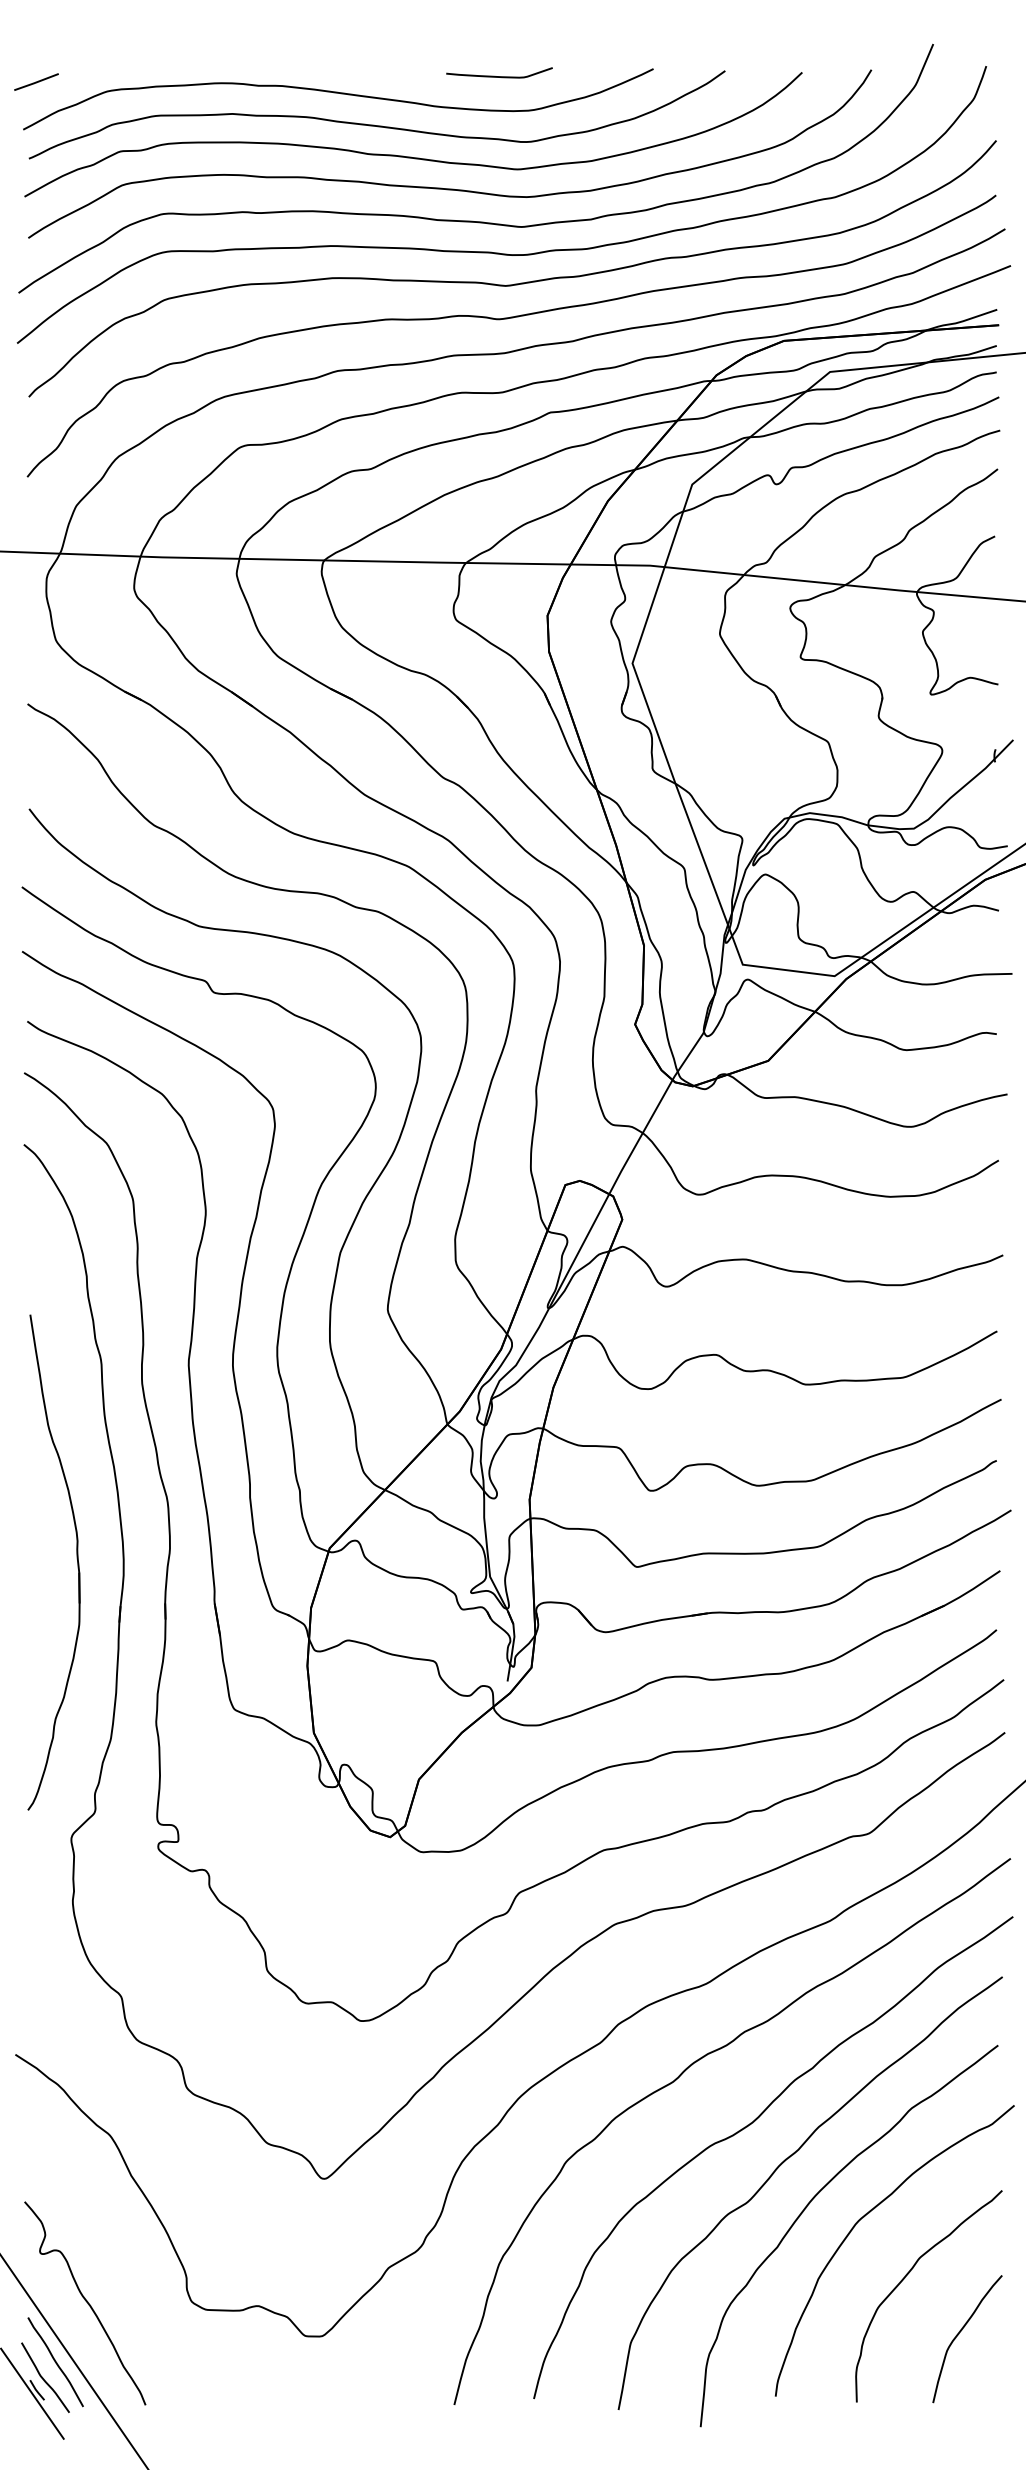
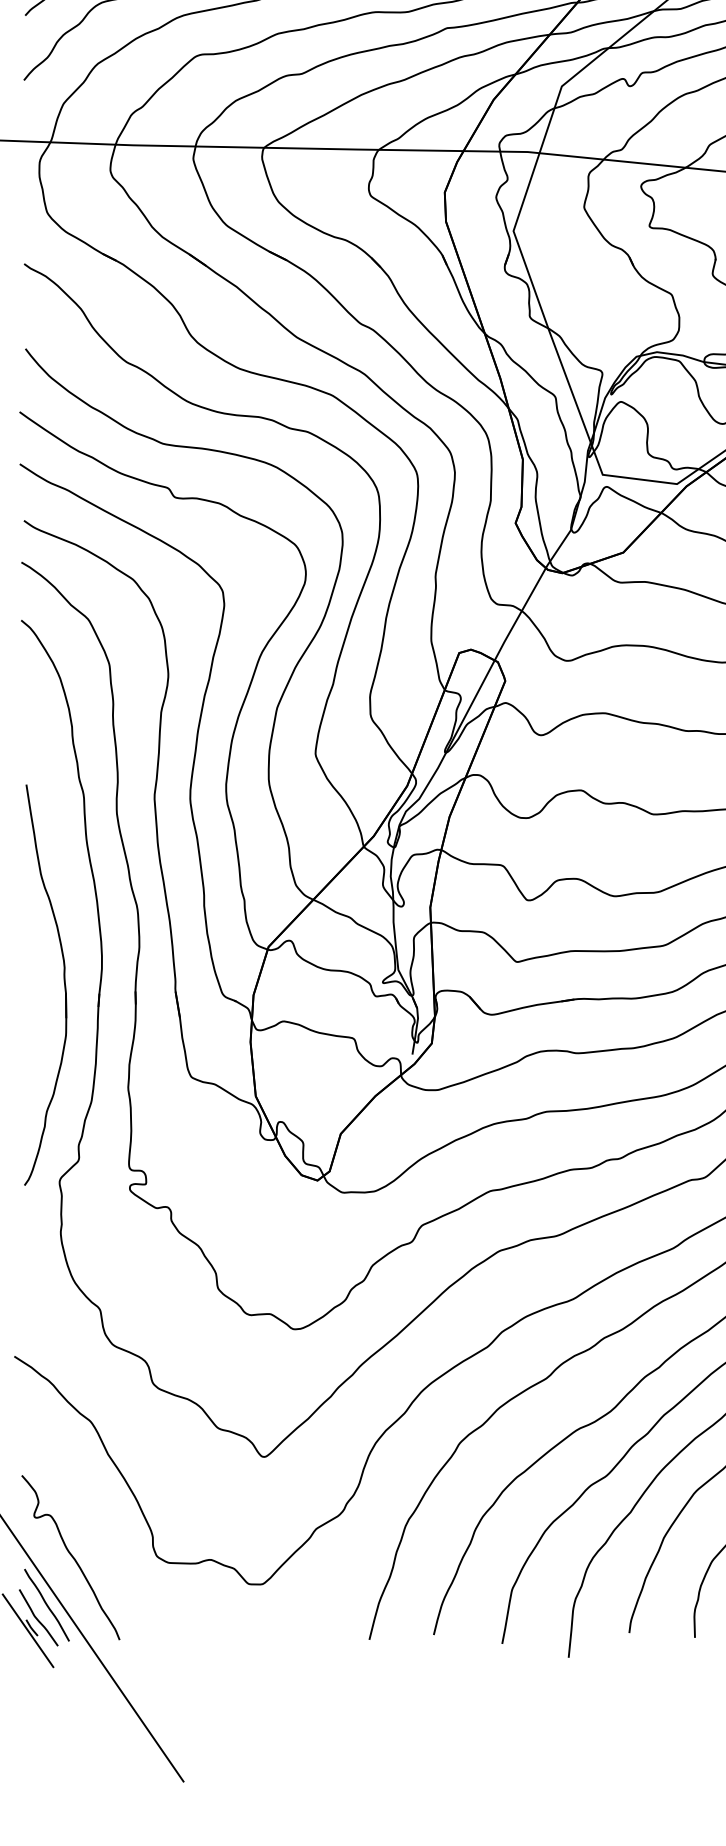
part: (76, 1558) -> (63, 981), moved

